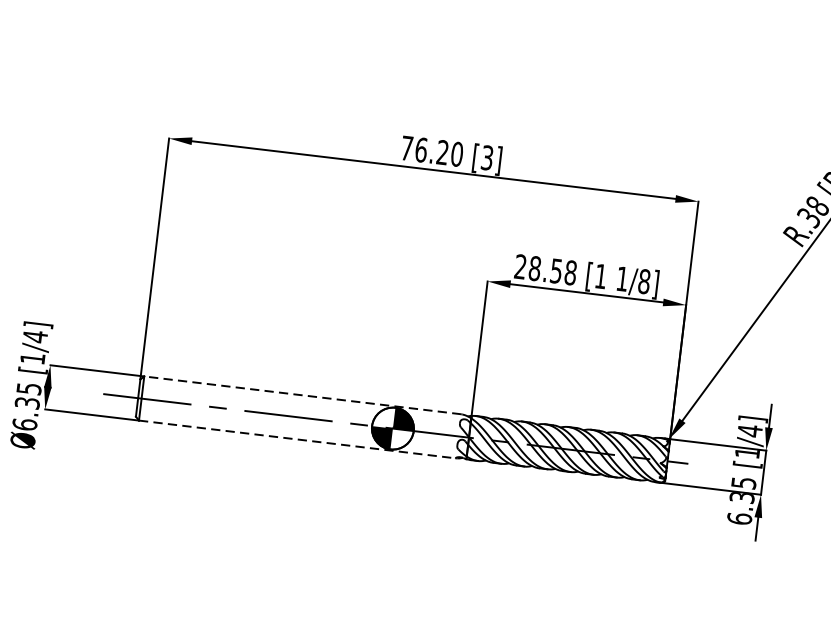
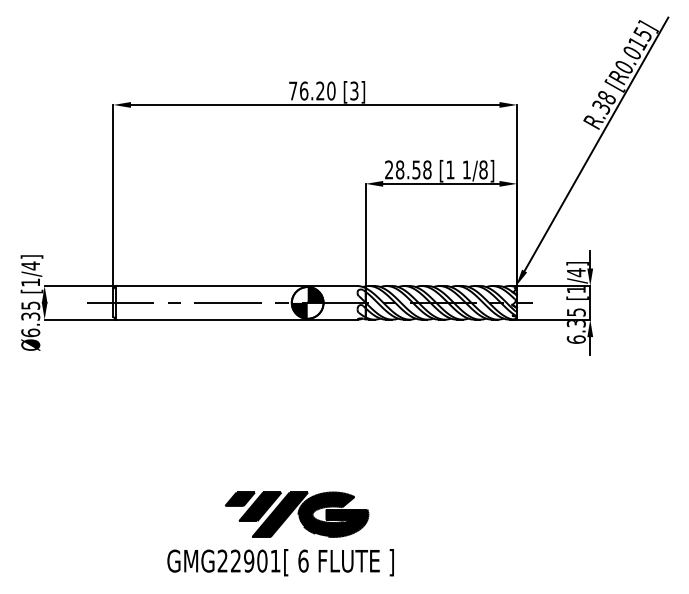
line: (302, 395) -> (236, 286), dashed -> solid
line: (296, 439) -> (236, 319), dashed -> solid

